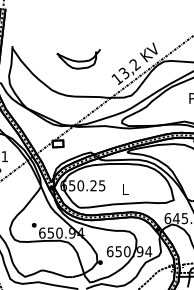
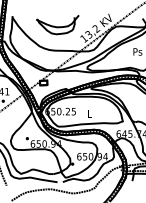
part: (78, 59) -> (57, 25), size x1.43

